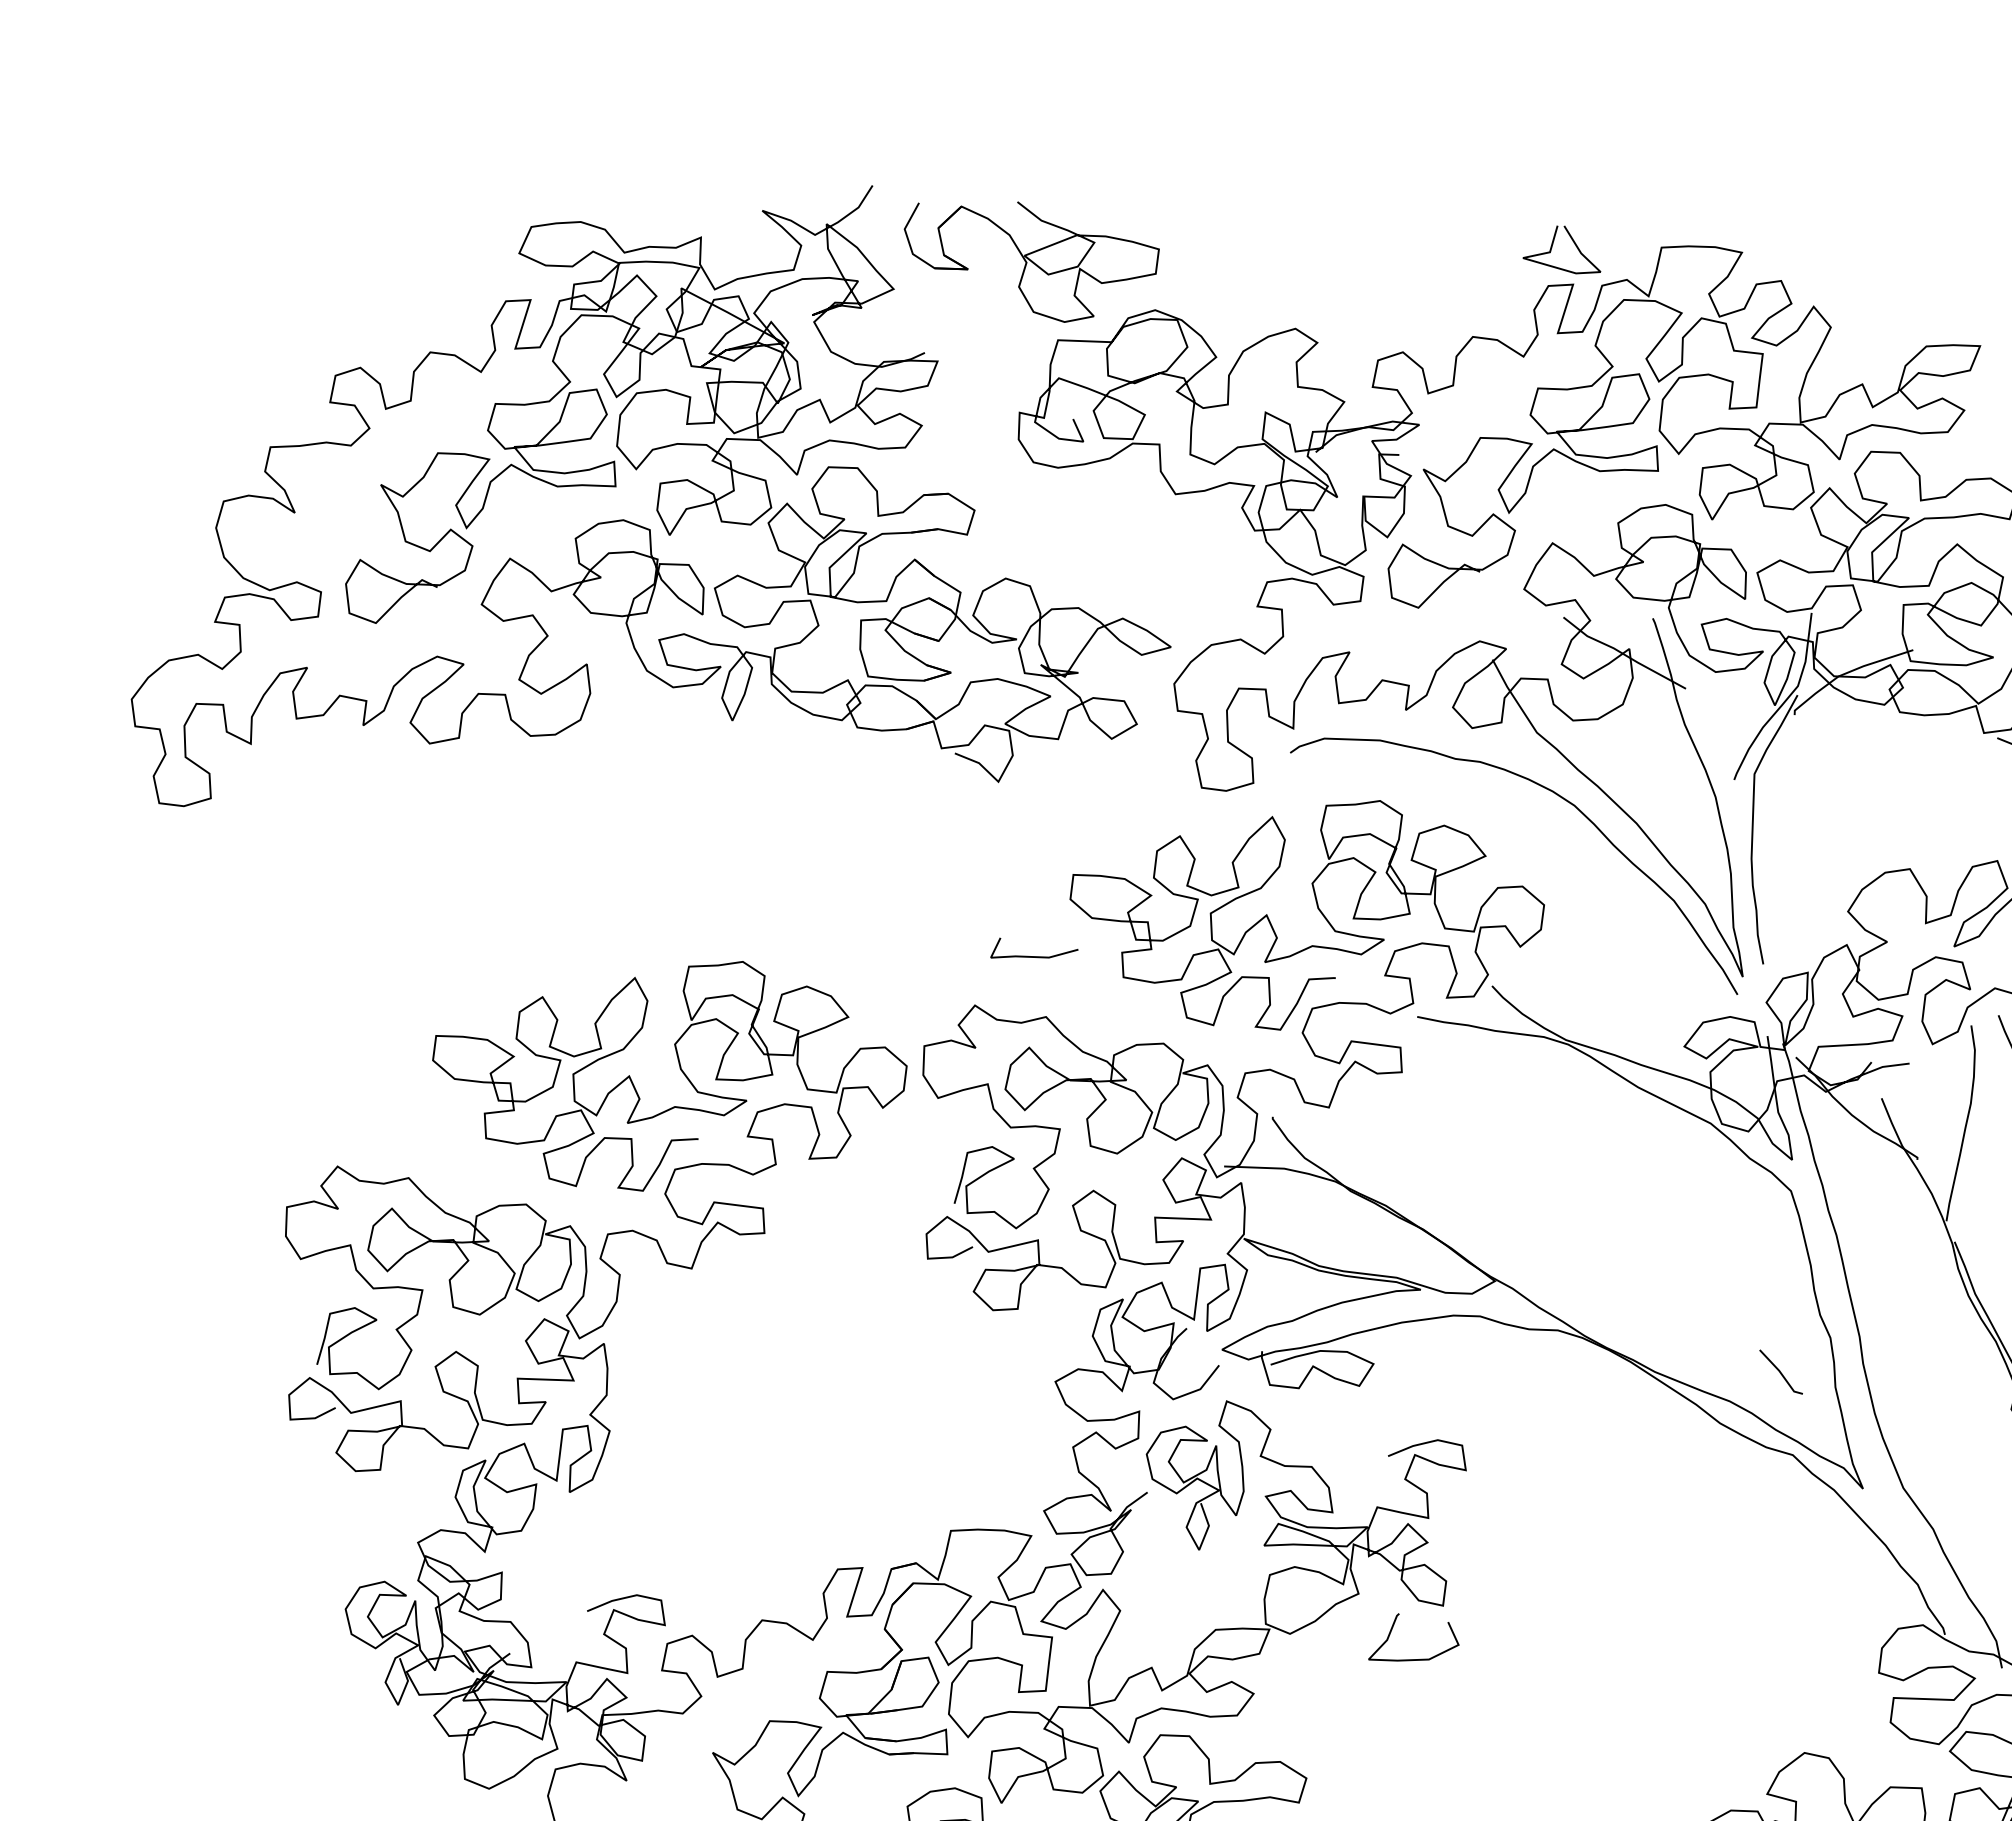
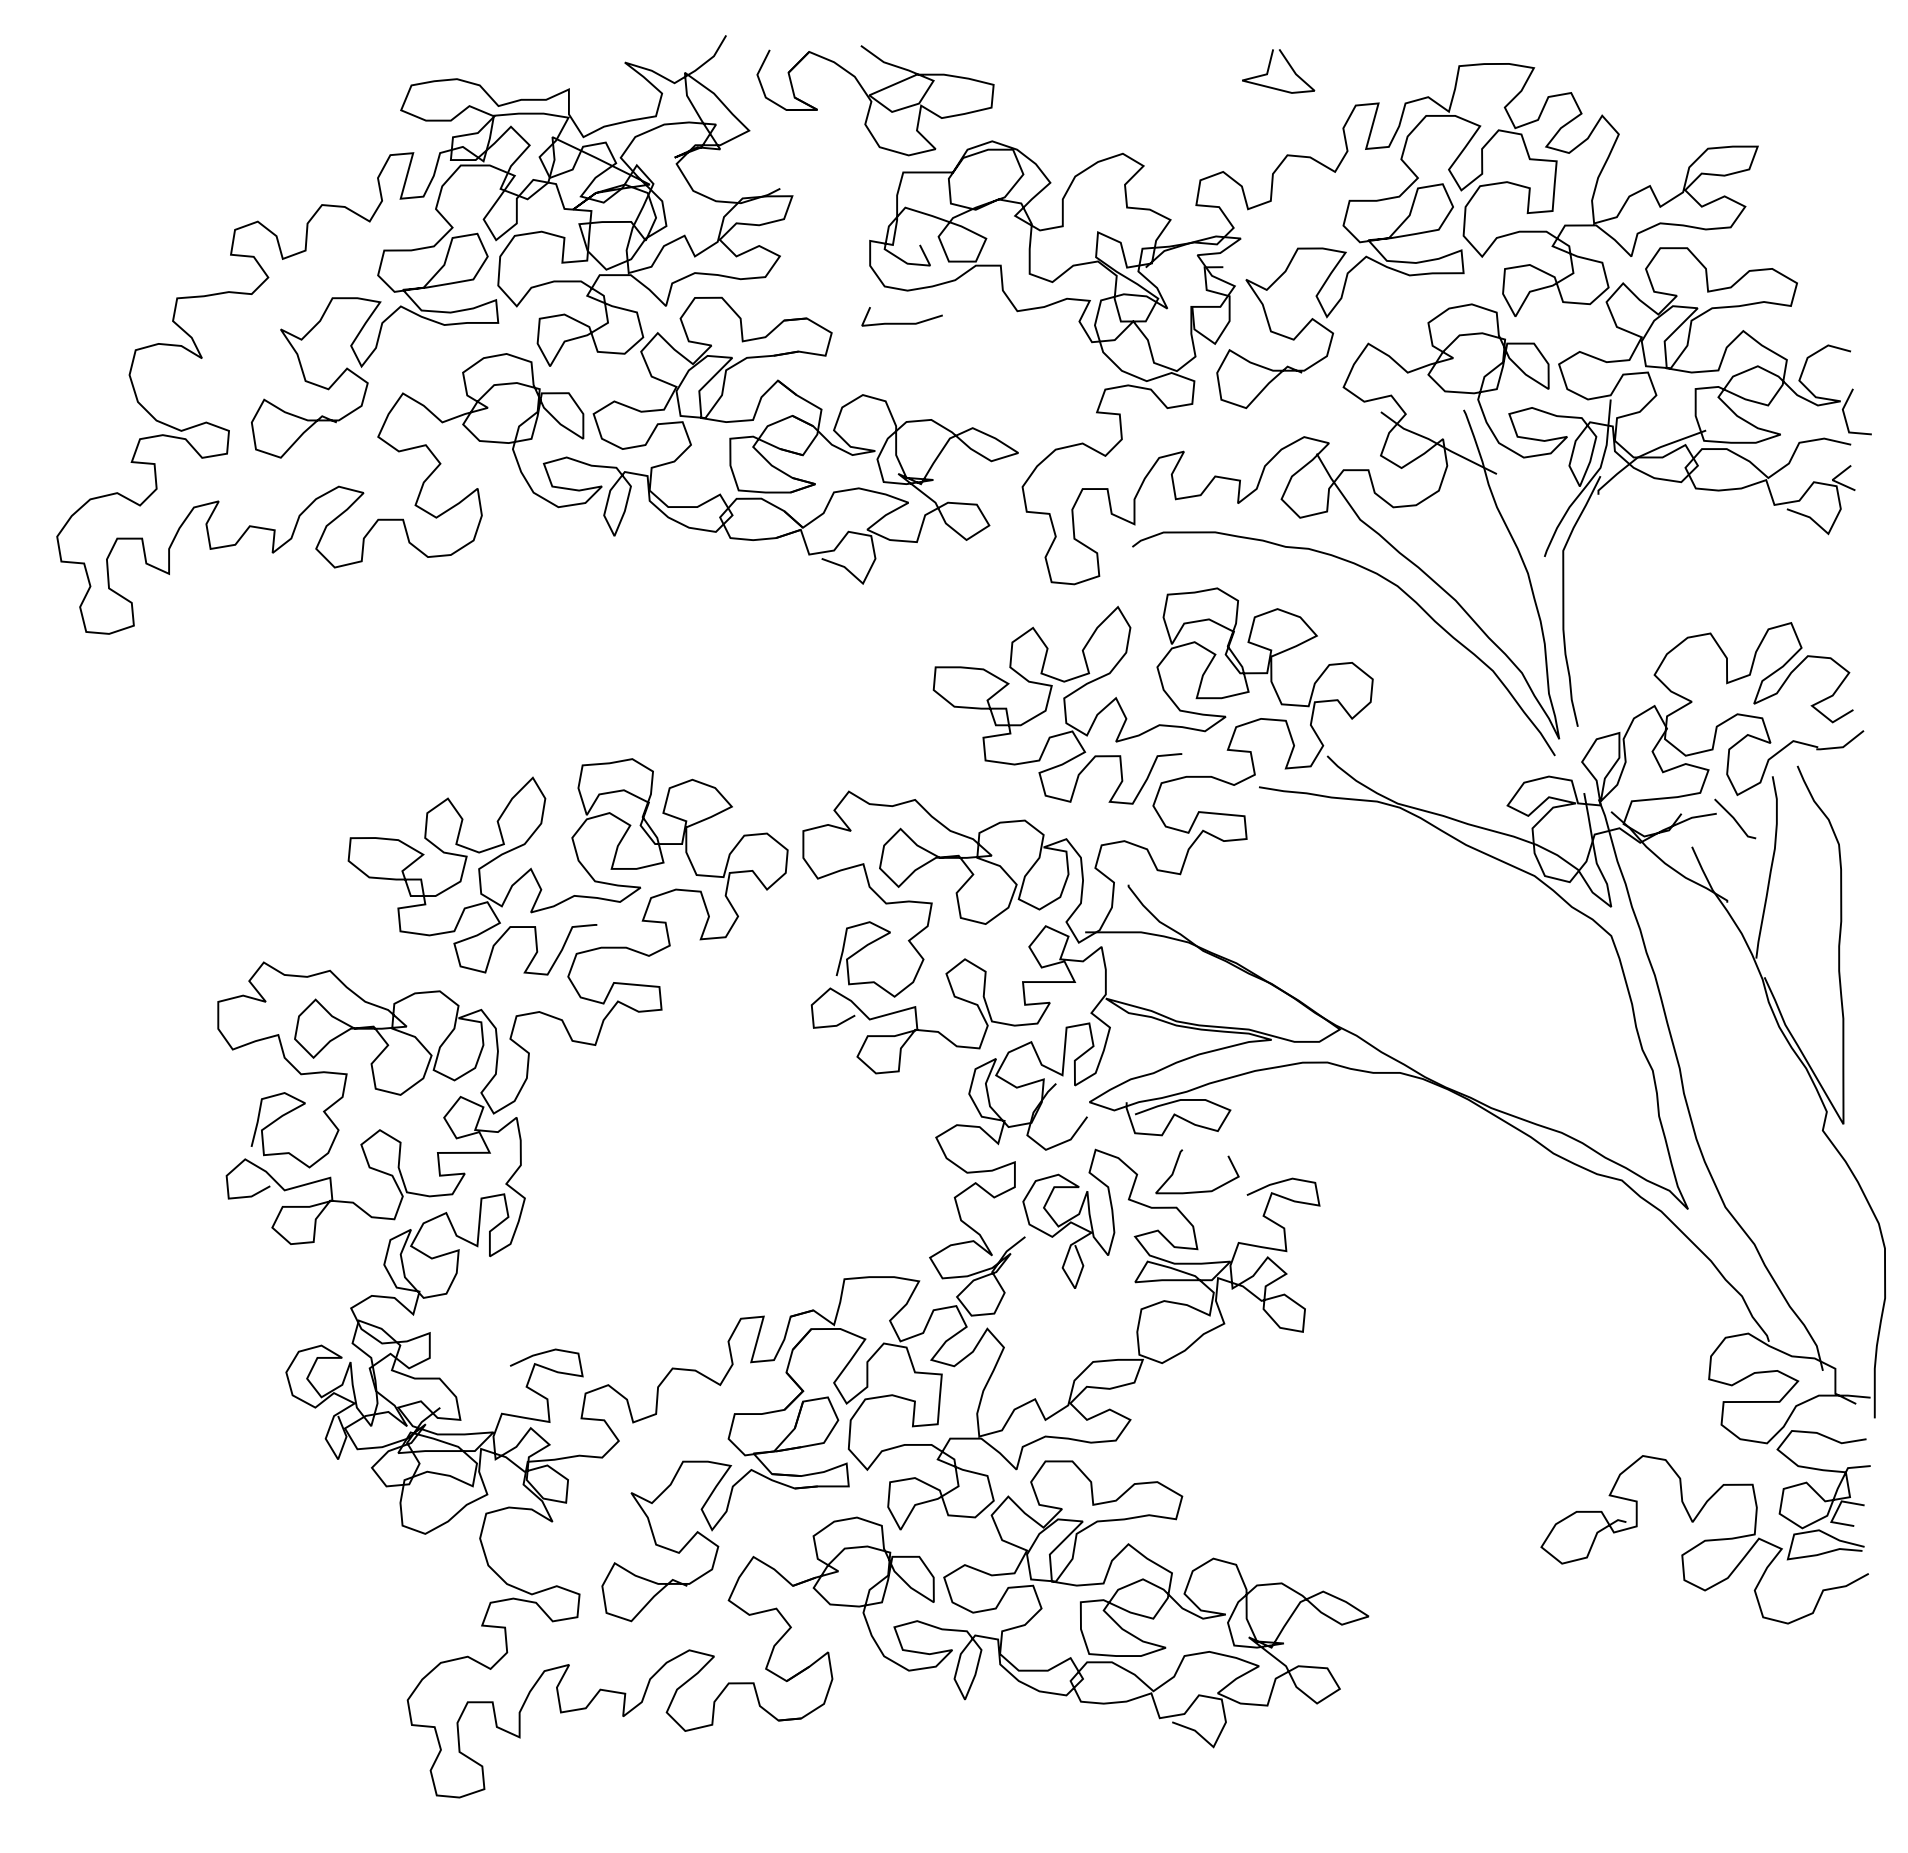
curve: (1552, 247) -> (1269, 69), moved
line: (1033, 955) -> (901, 322), moved
line: (1781, 1371) -> (1735, 818), moved
curve: (1420, 1658) -> (1203, 1190), moved

